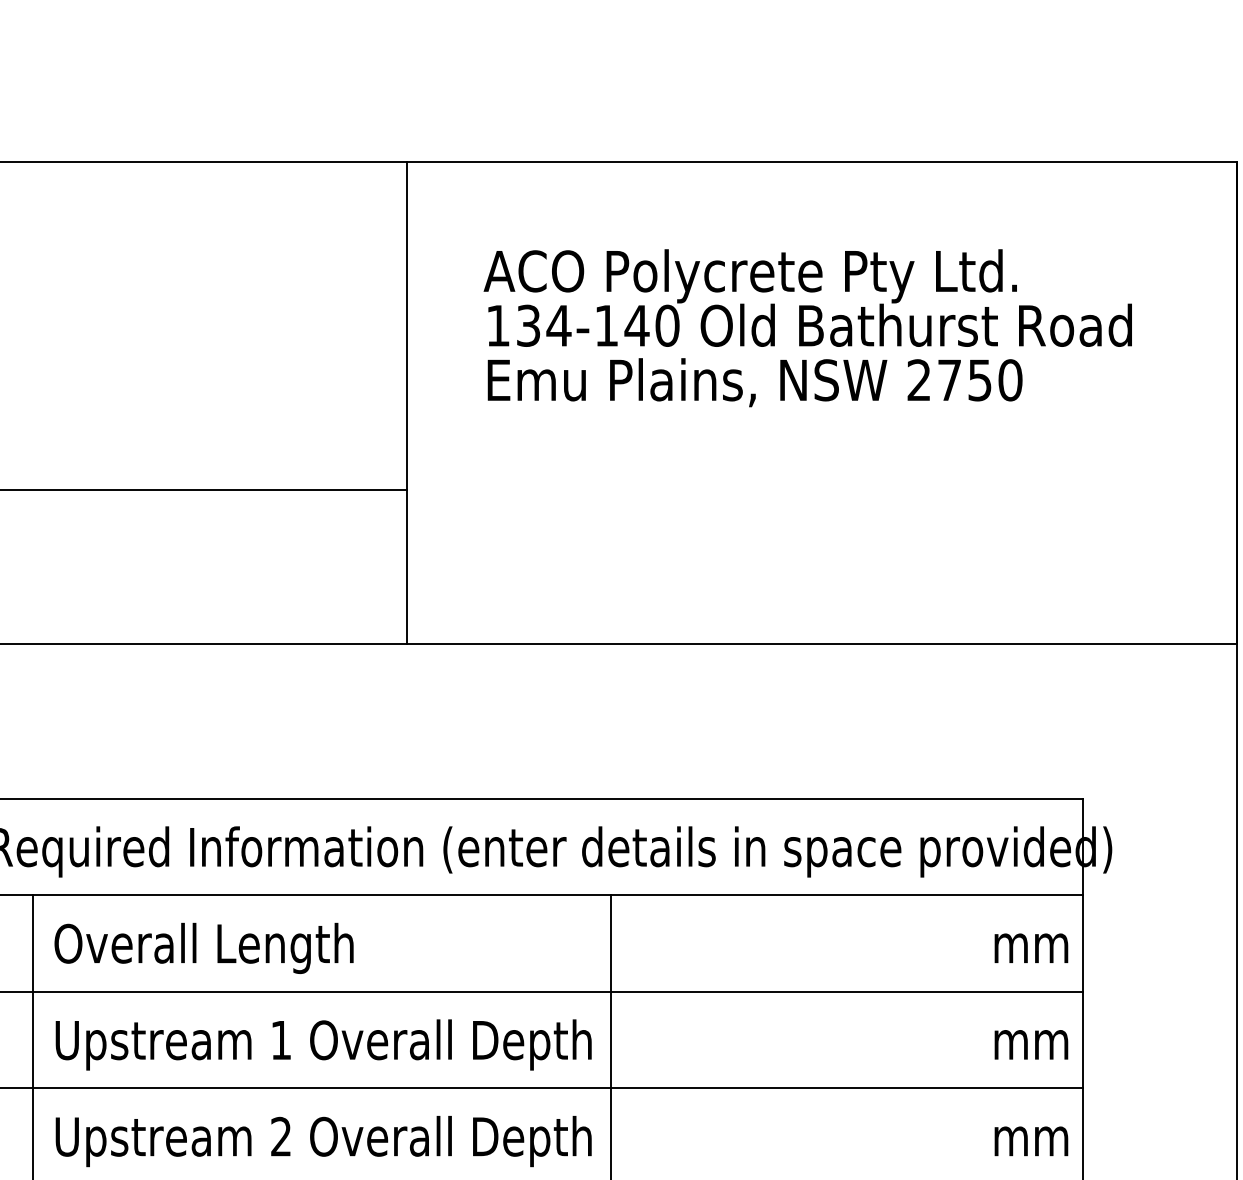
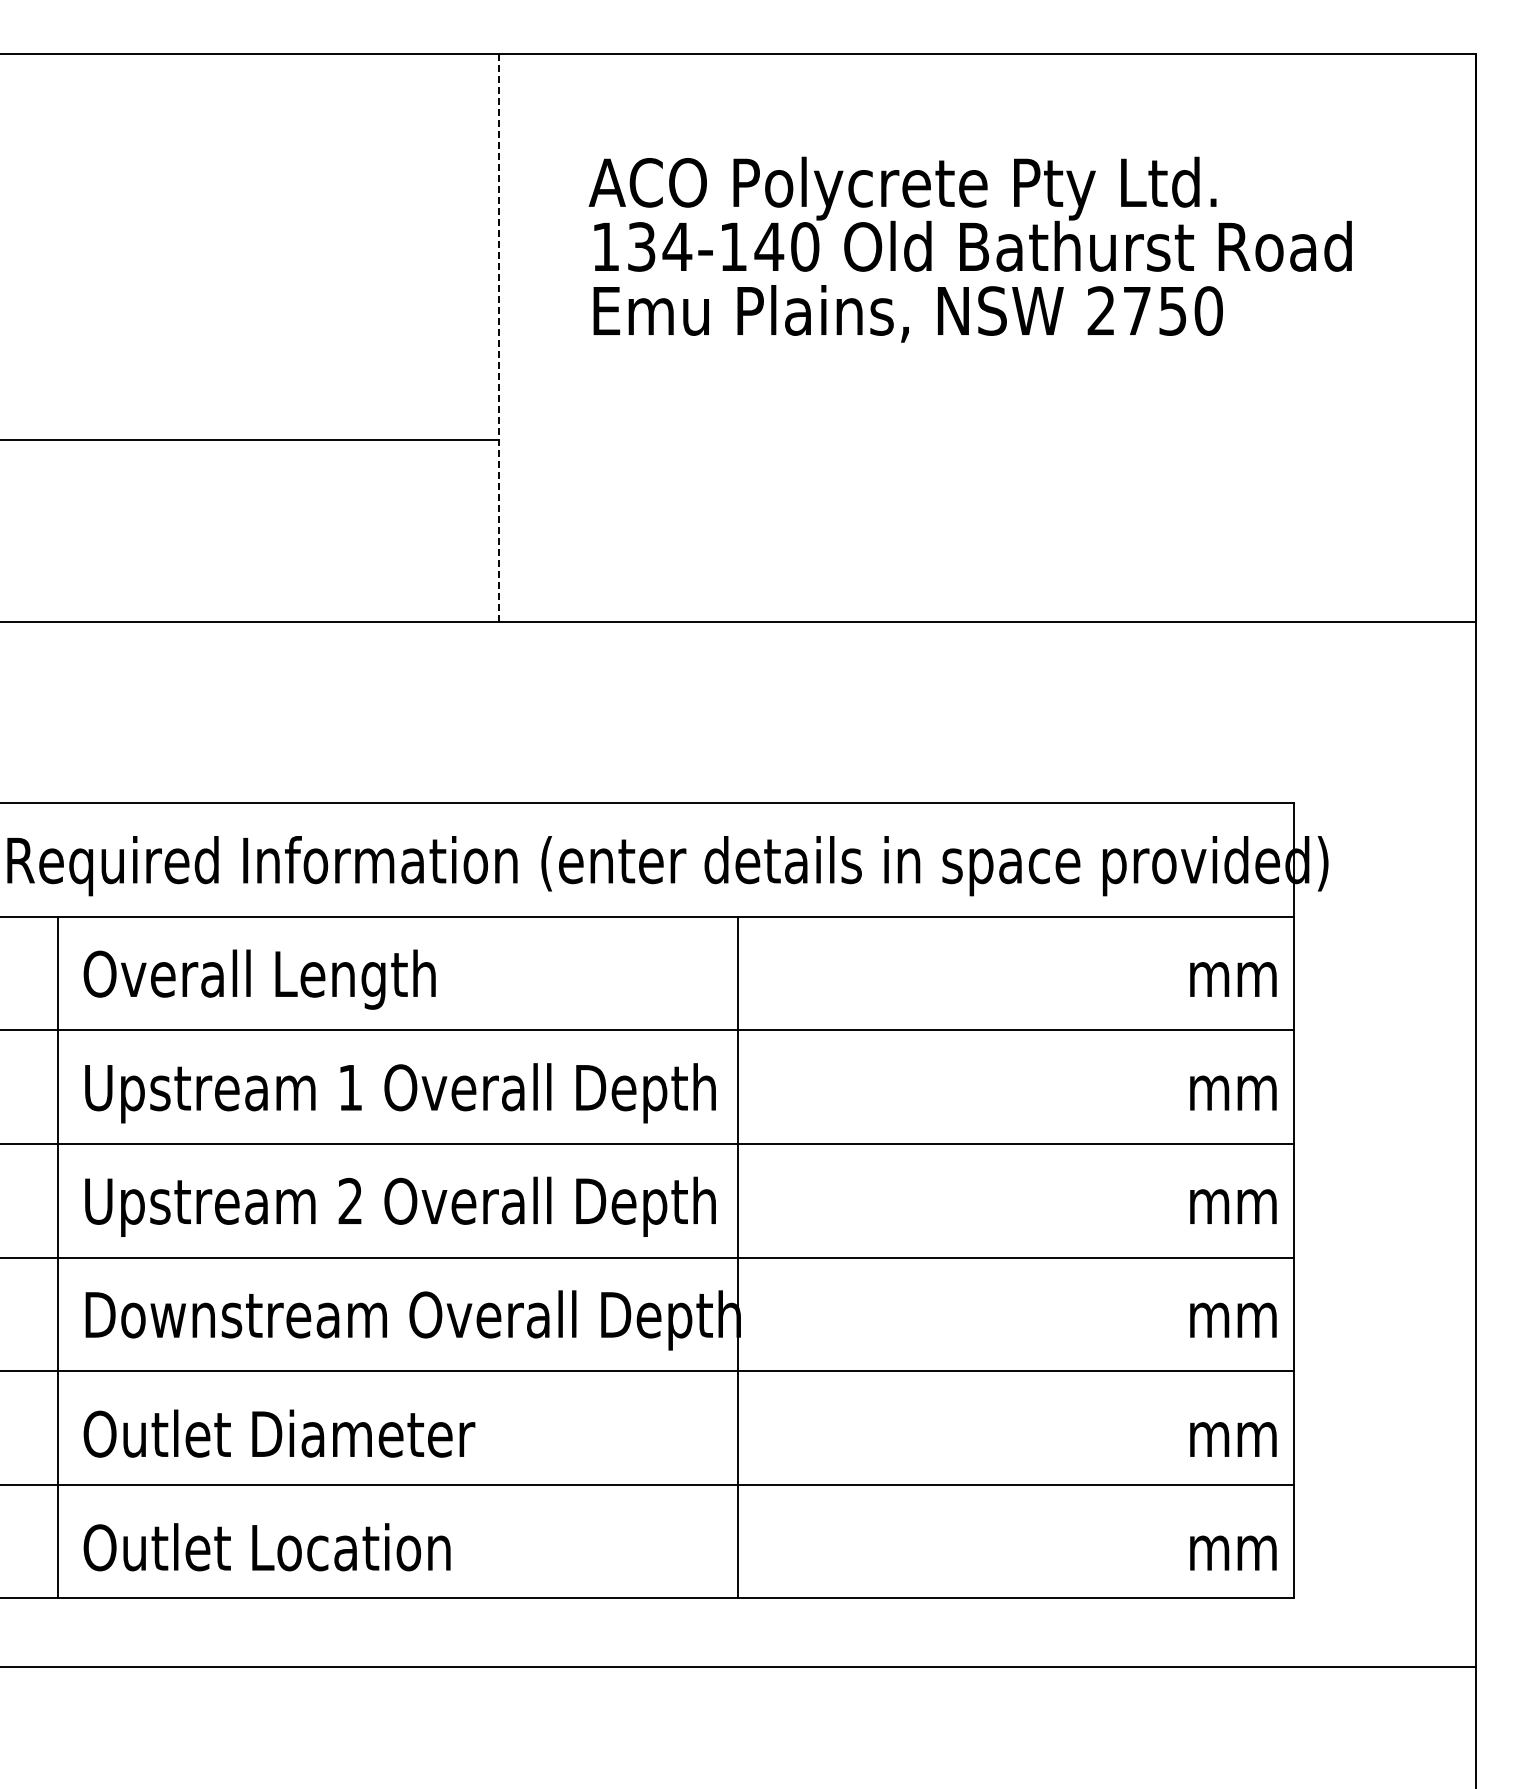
line: (406, 402) -> (498, 337), solid -> dashed

